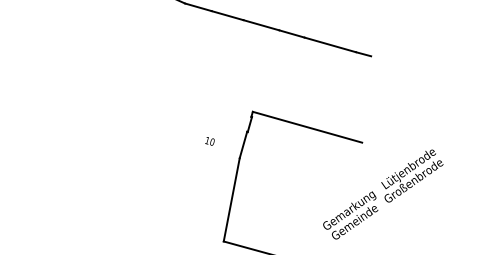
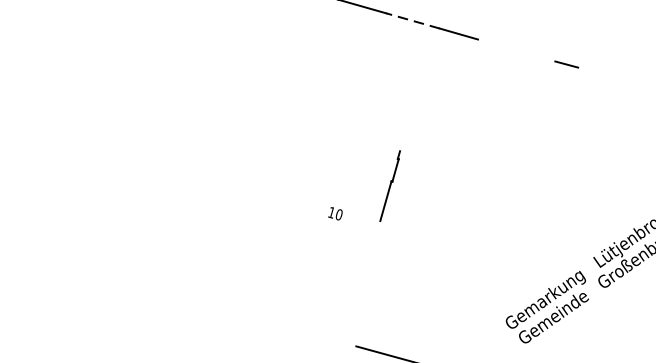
line: (261, 25) -> (413, 21), solid -> dashed
line: (330, 44) -> (516, 49), removed
line: (307, 126) -> (482, 173), removed
text: (209, 141) -> (334, 213), moved
line: (231, 199) -> (367, 283), removed

